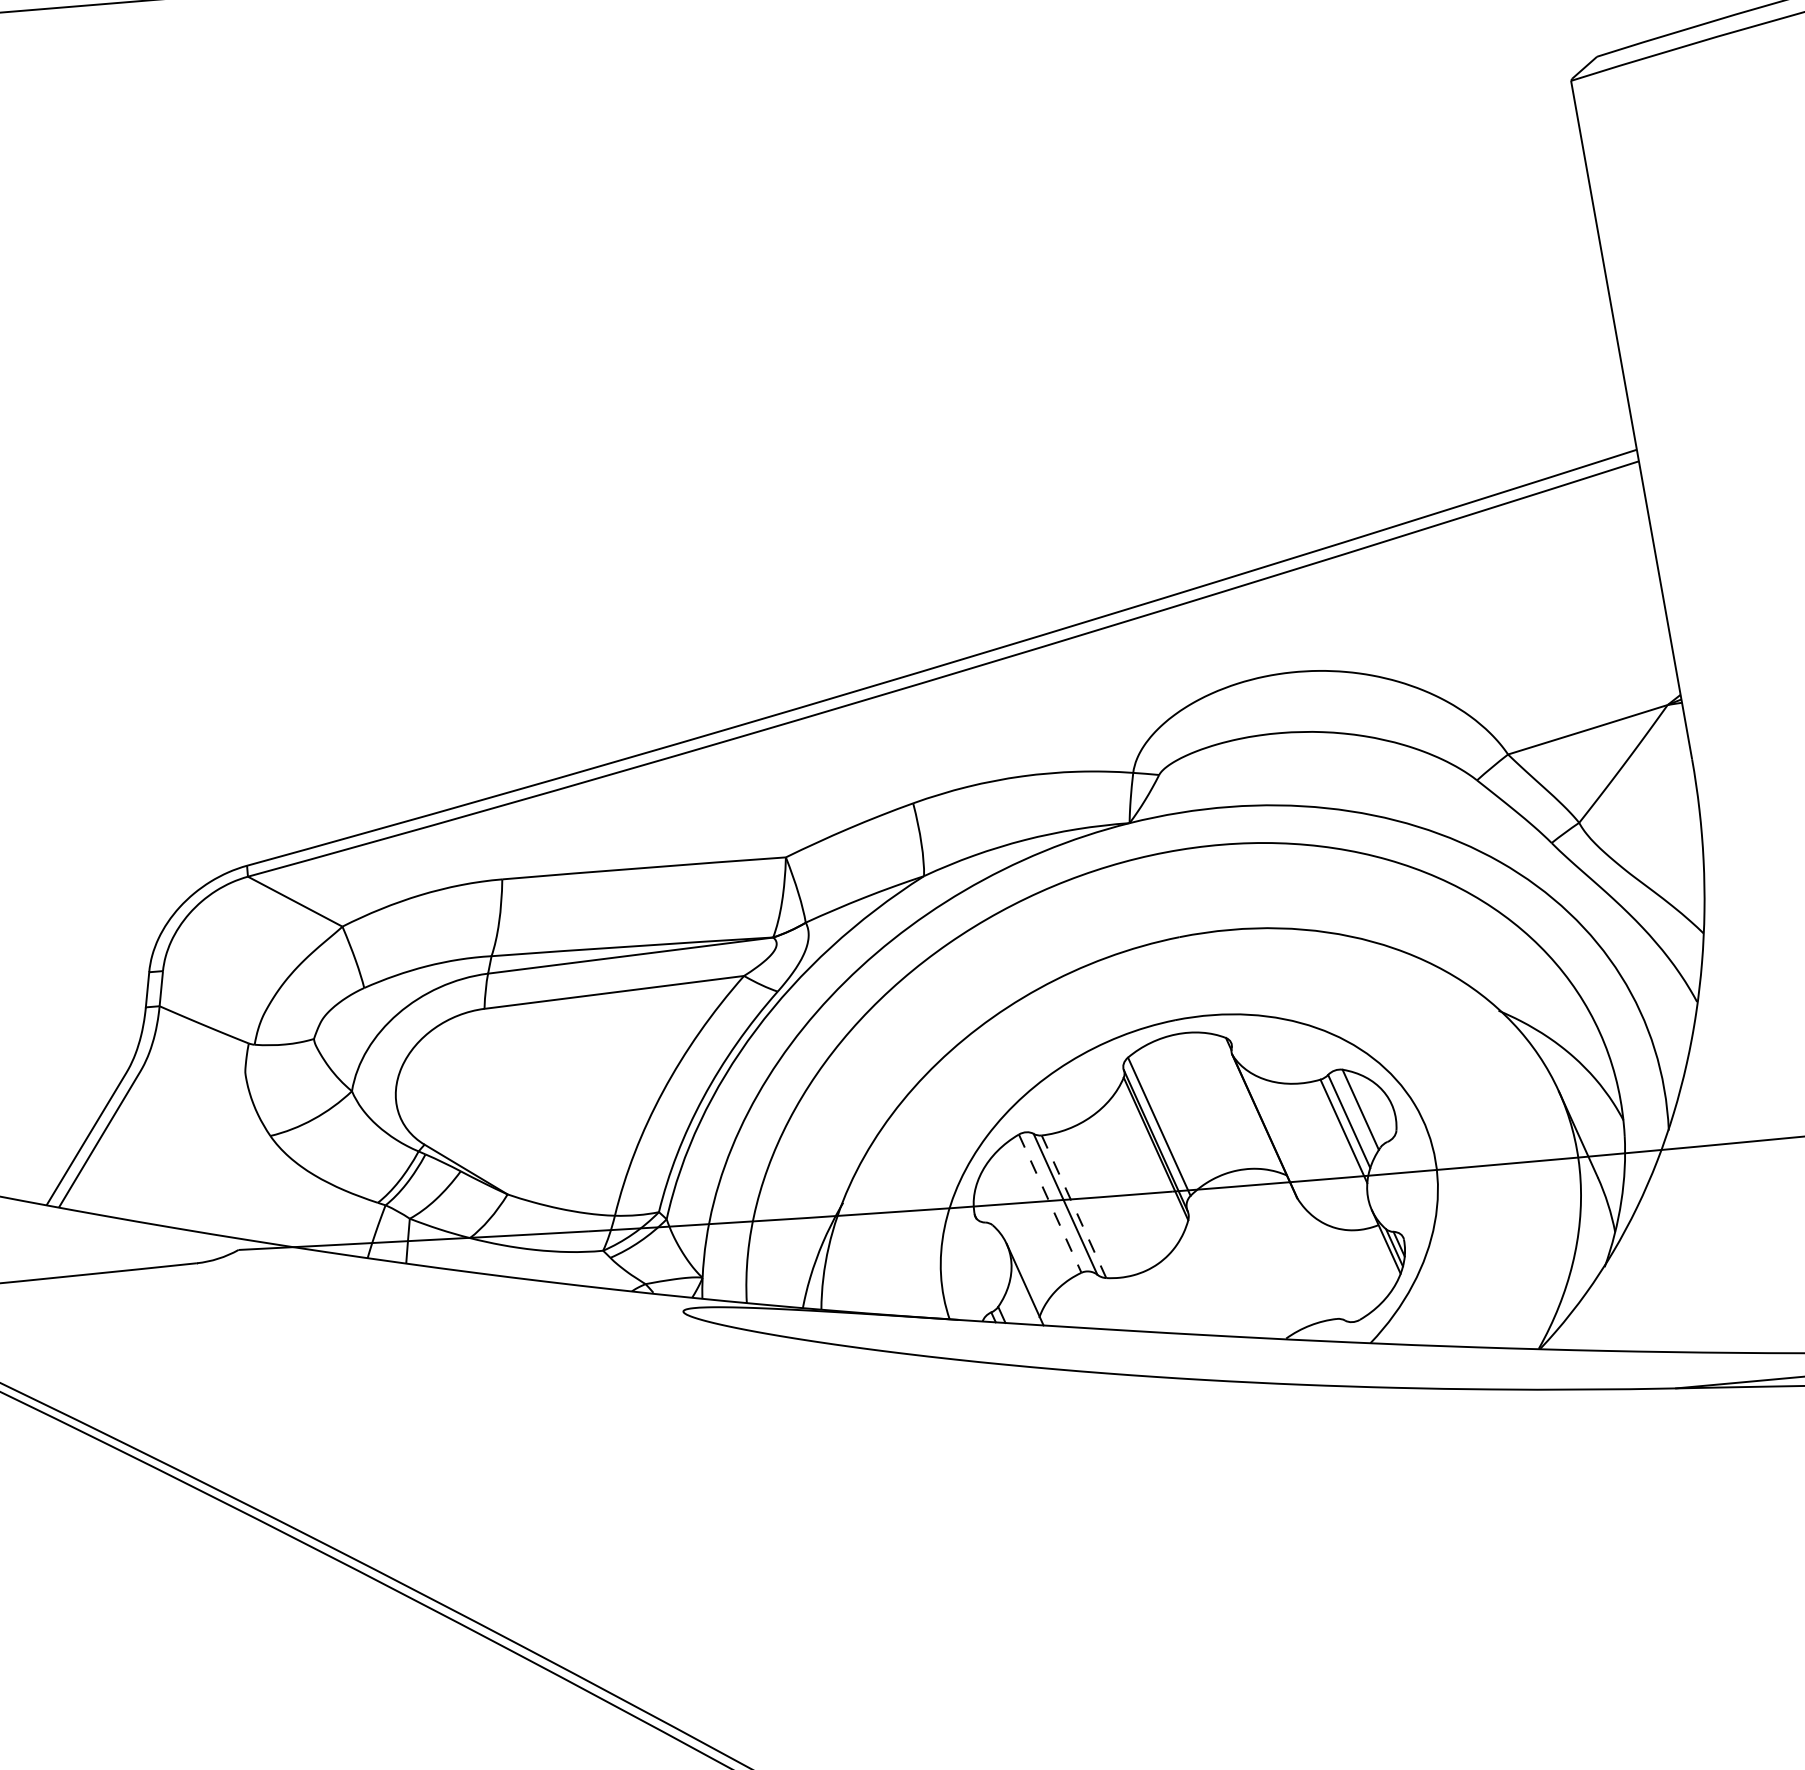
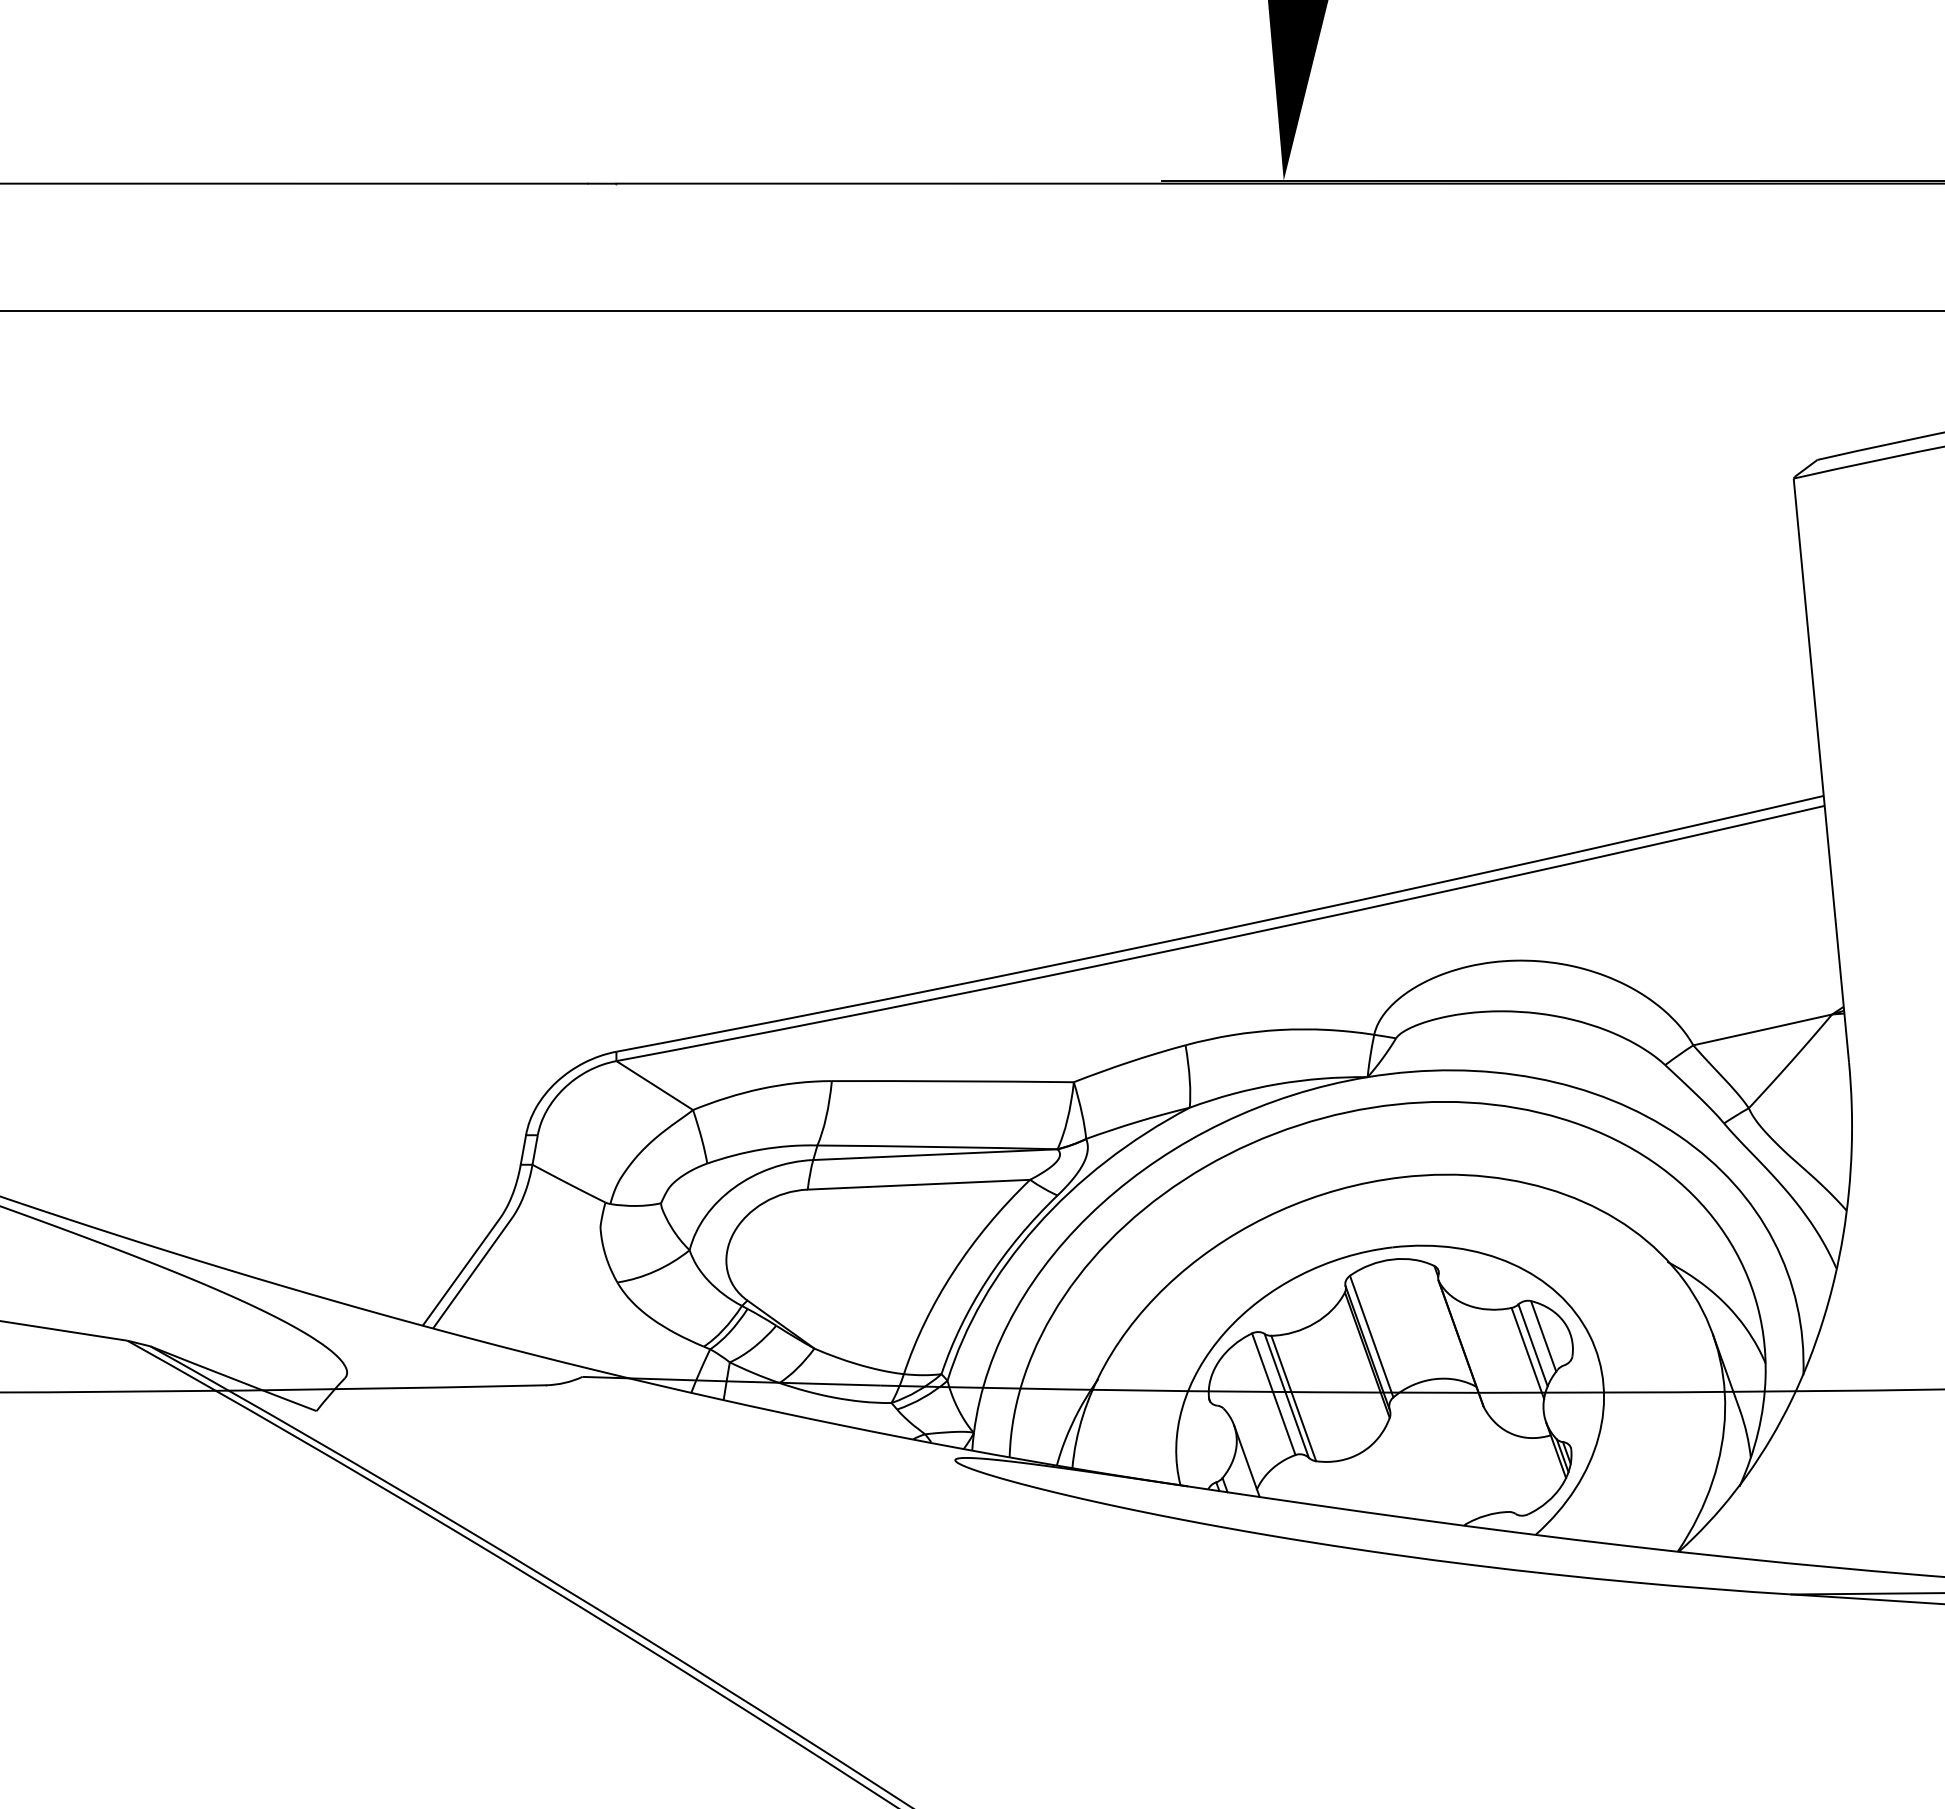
line: (1049, 1204) -> (1273, 1394), dashed -> solid
line: (1073, 1206) -> (1293, 1398), dashed -> solid

